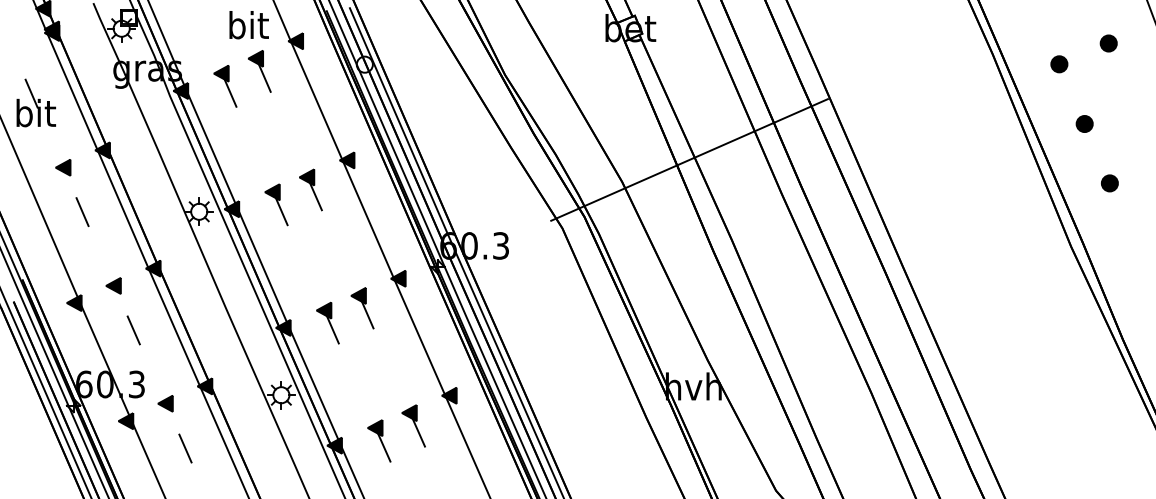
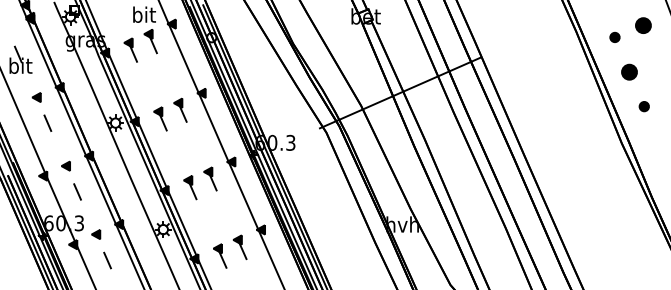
part: (1108, 41) -> (643, 24), size x1.6
part: (1084, 122) -> (629, 71), size x1.6

